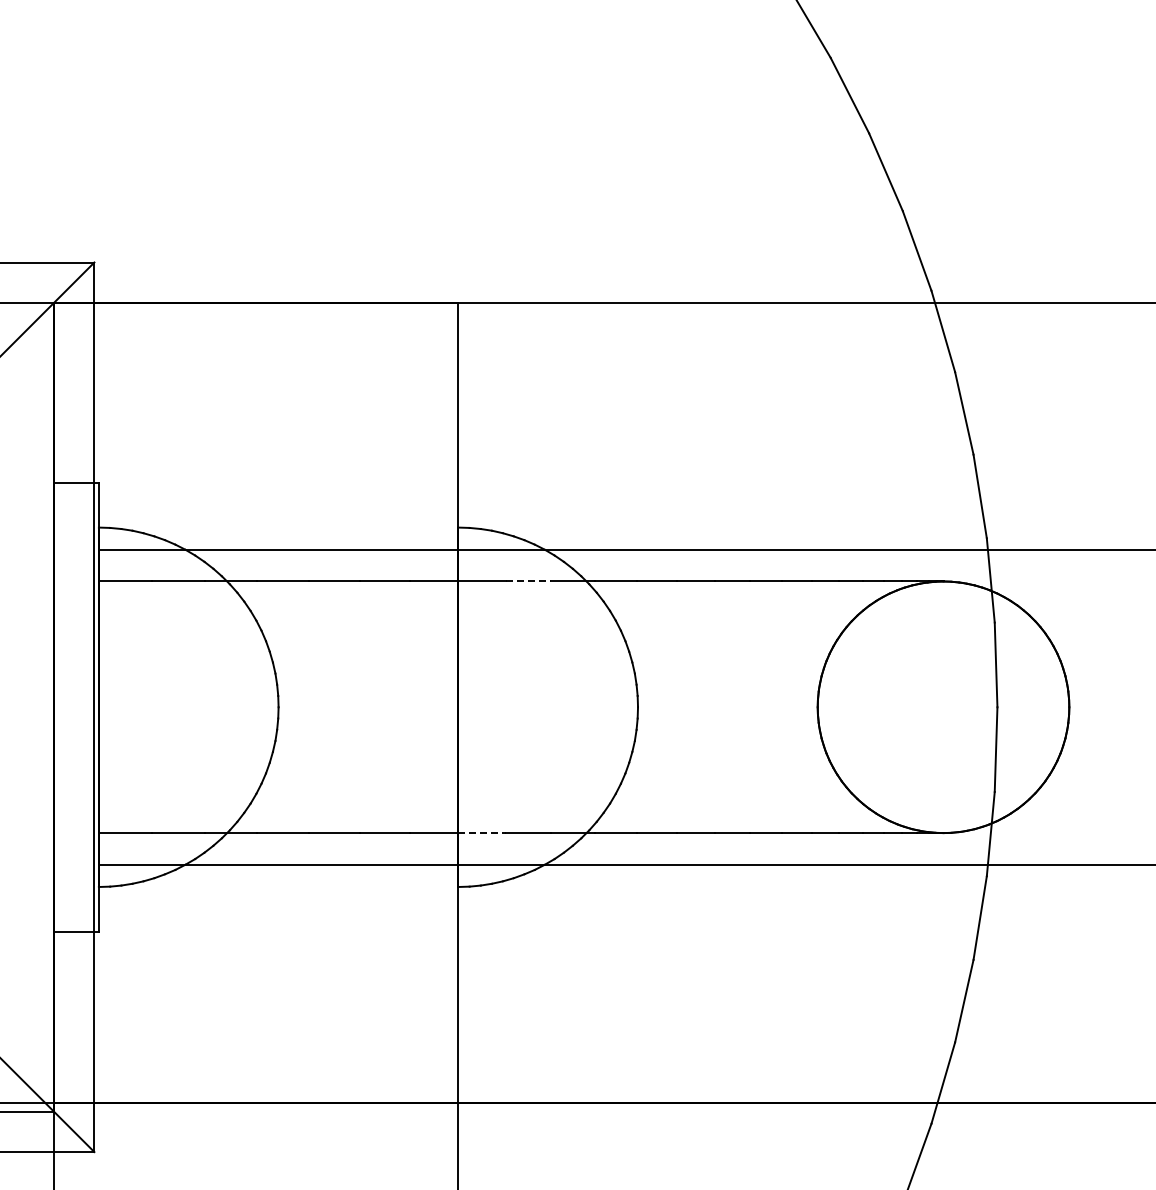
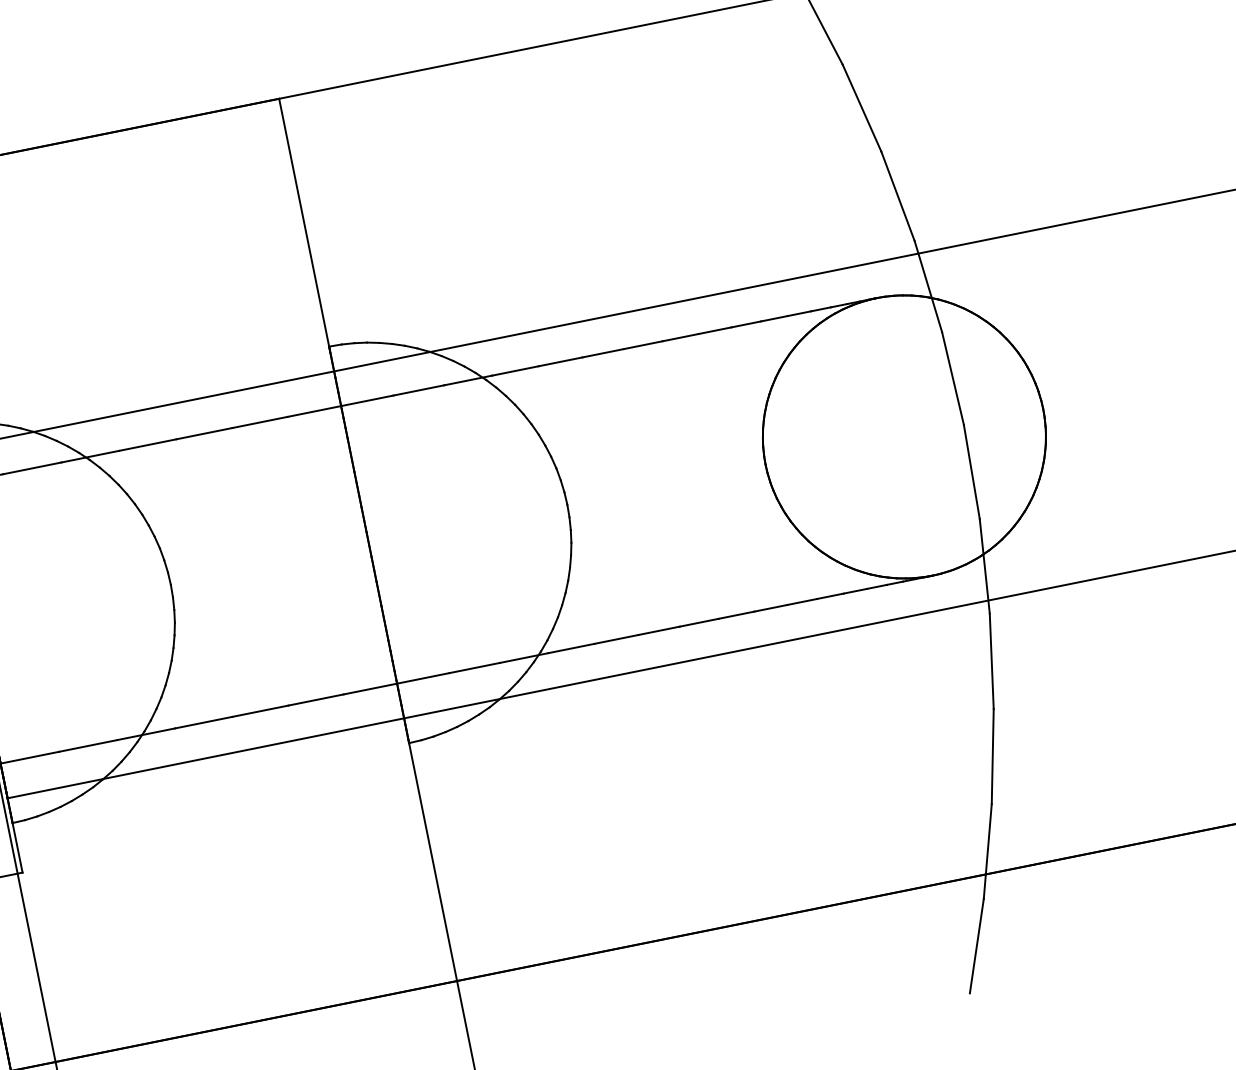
line: (528, 581) -> (418, 390), dashed -> solid
line: (482, 833) -> (423, 678), dashed -> solid

